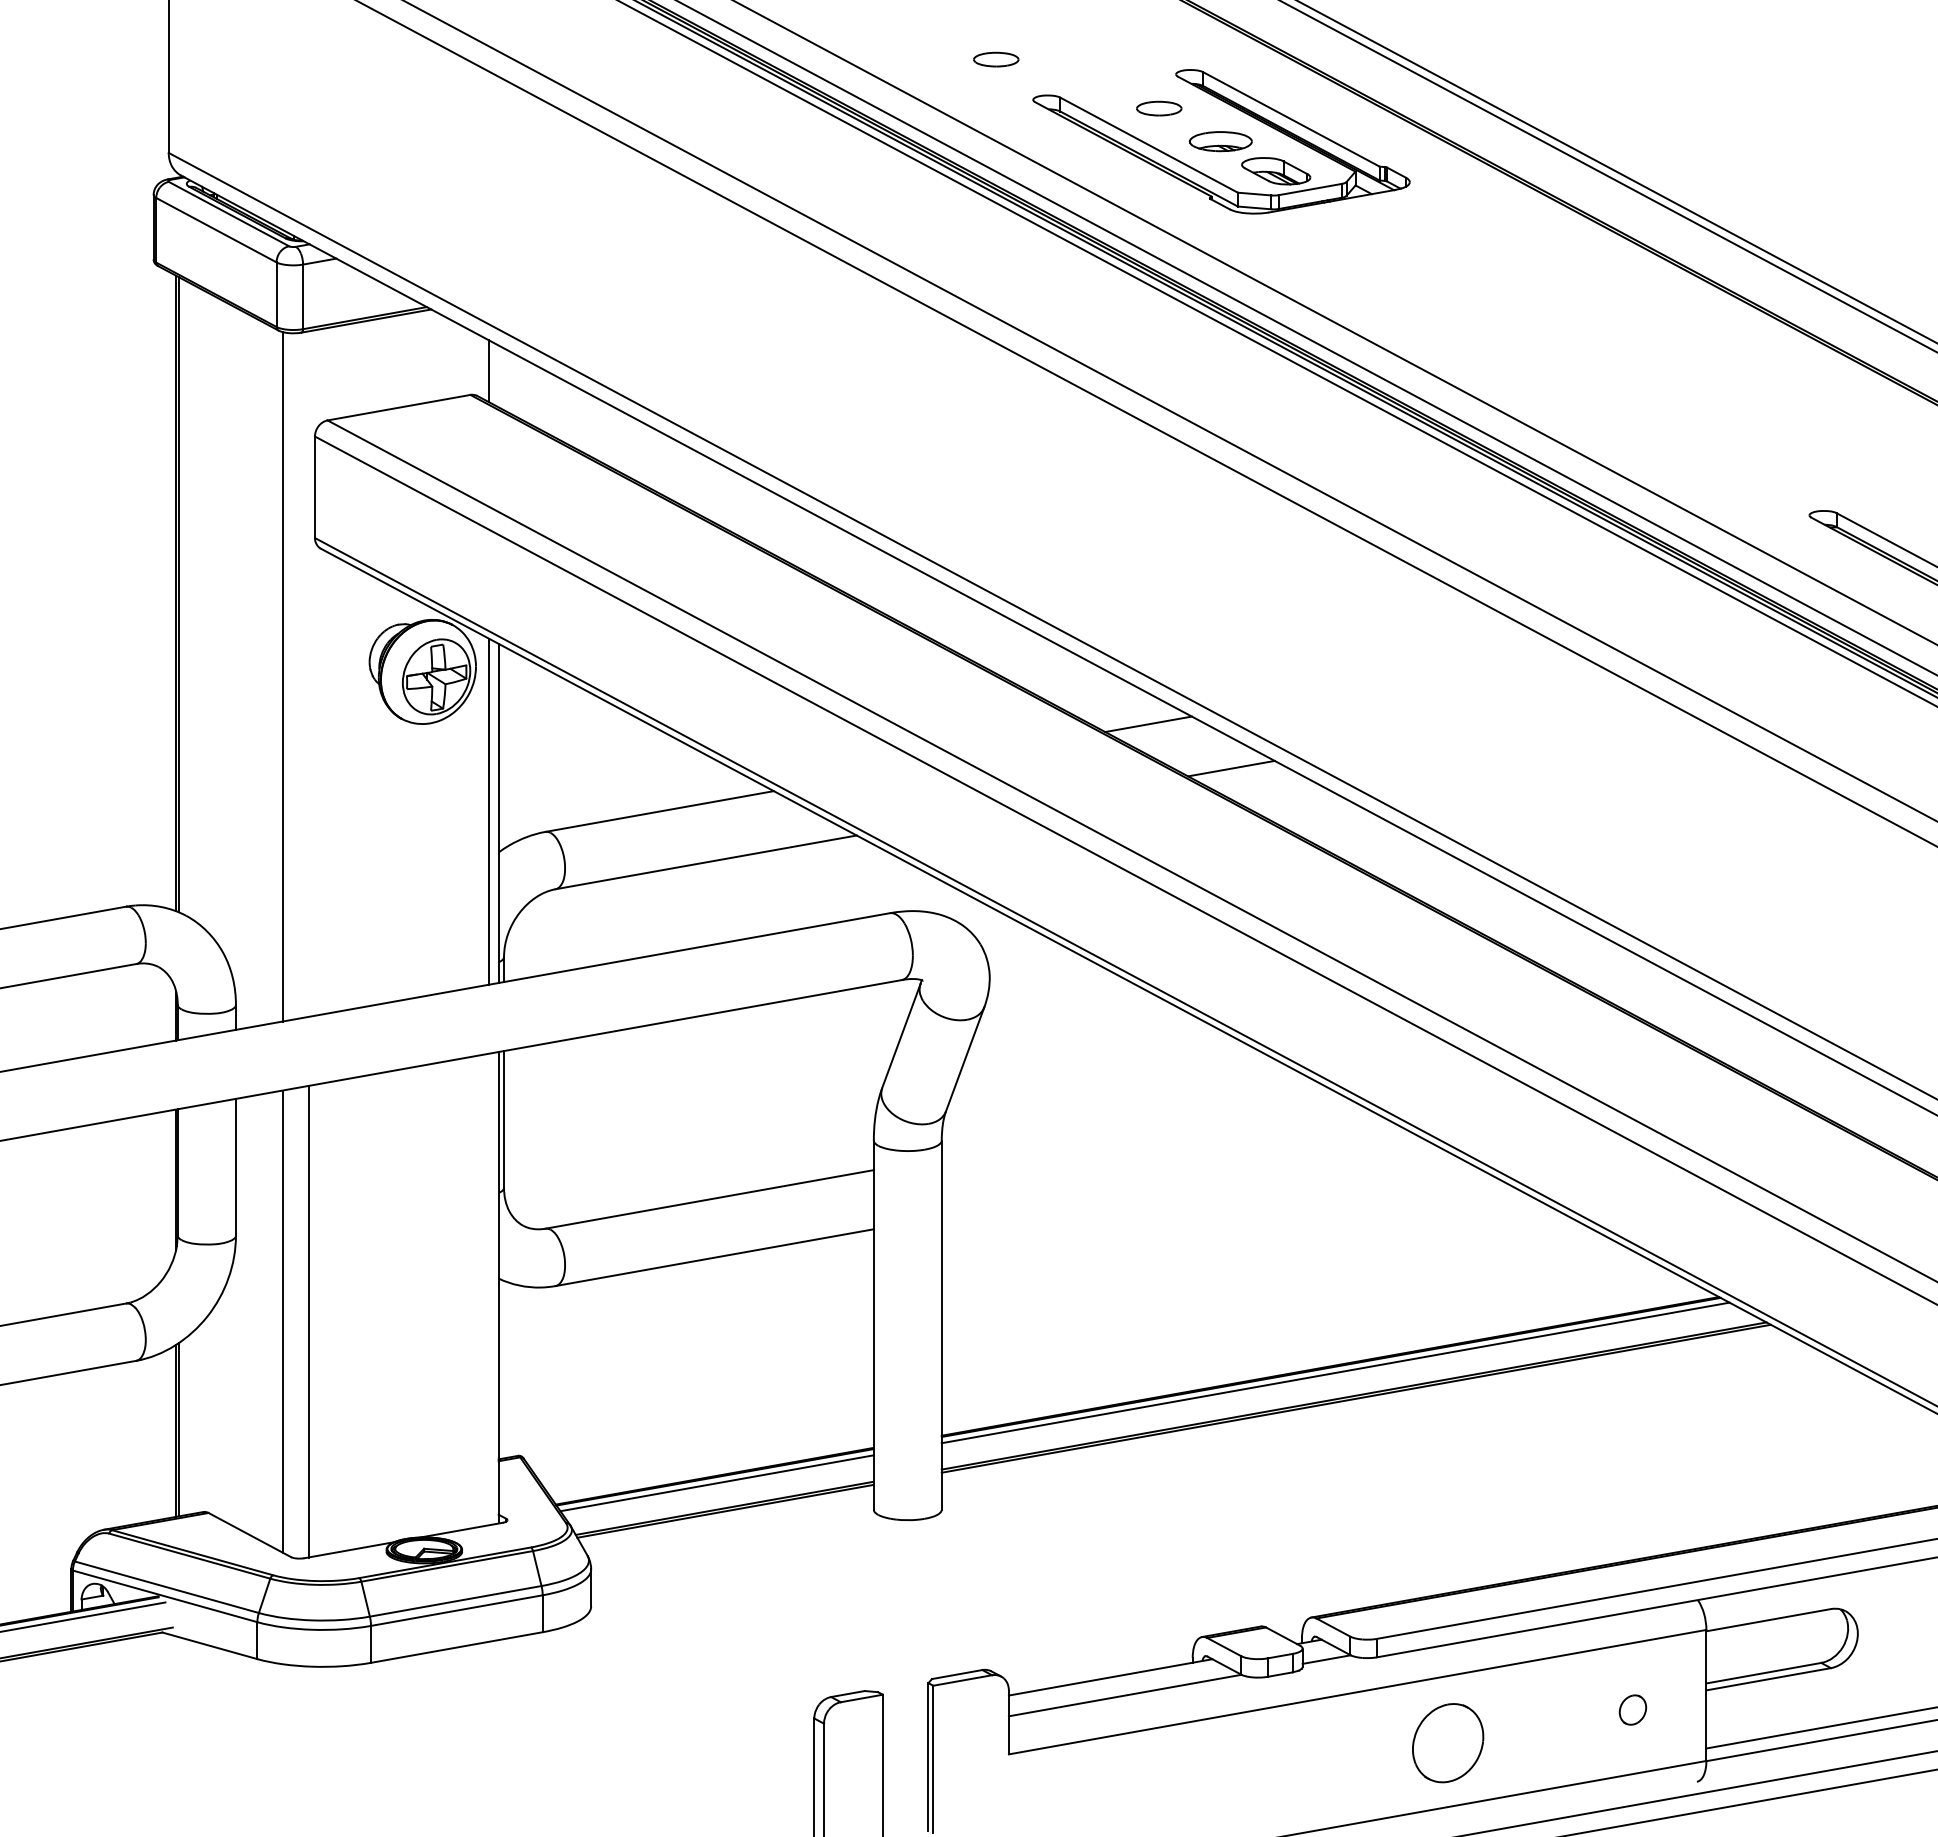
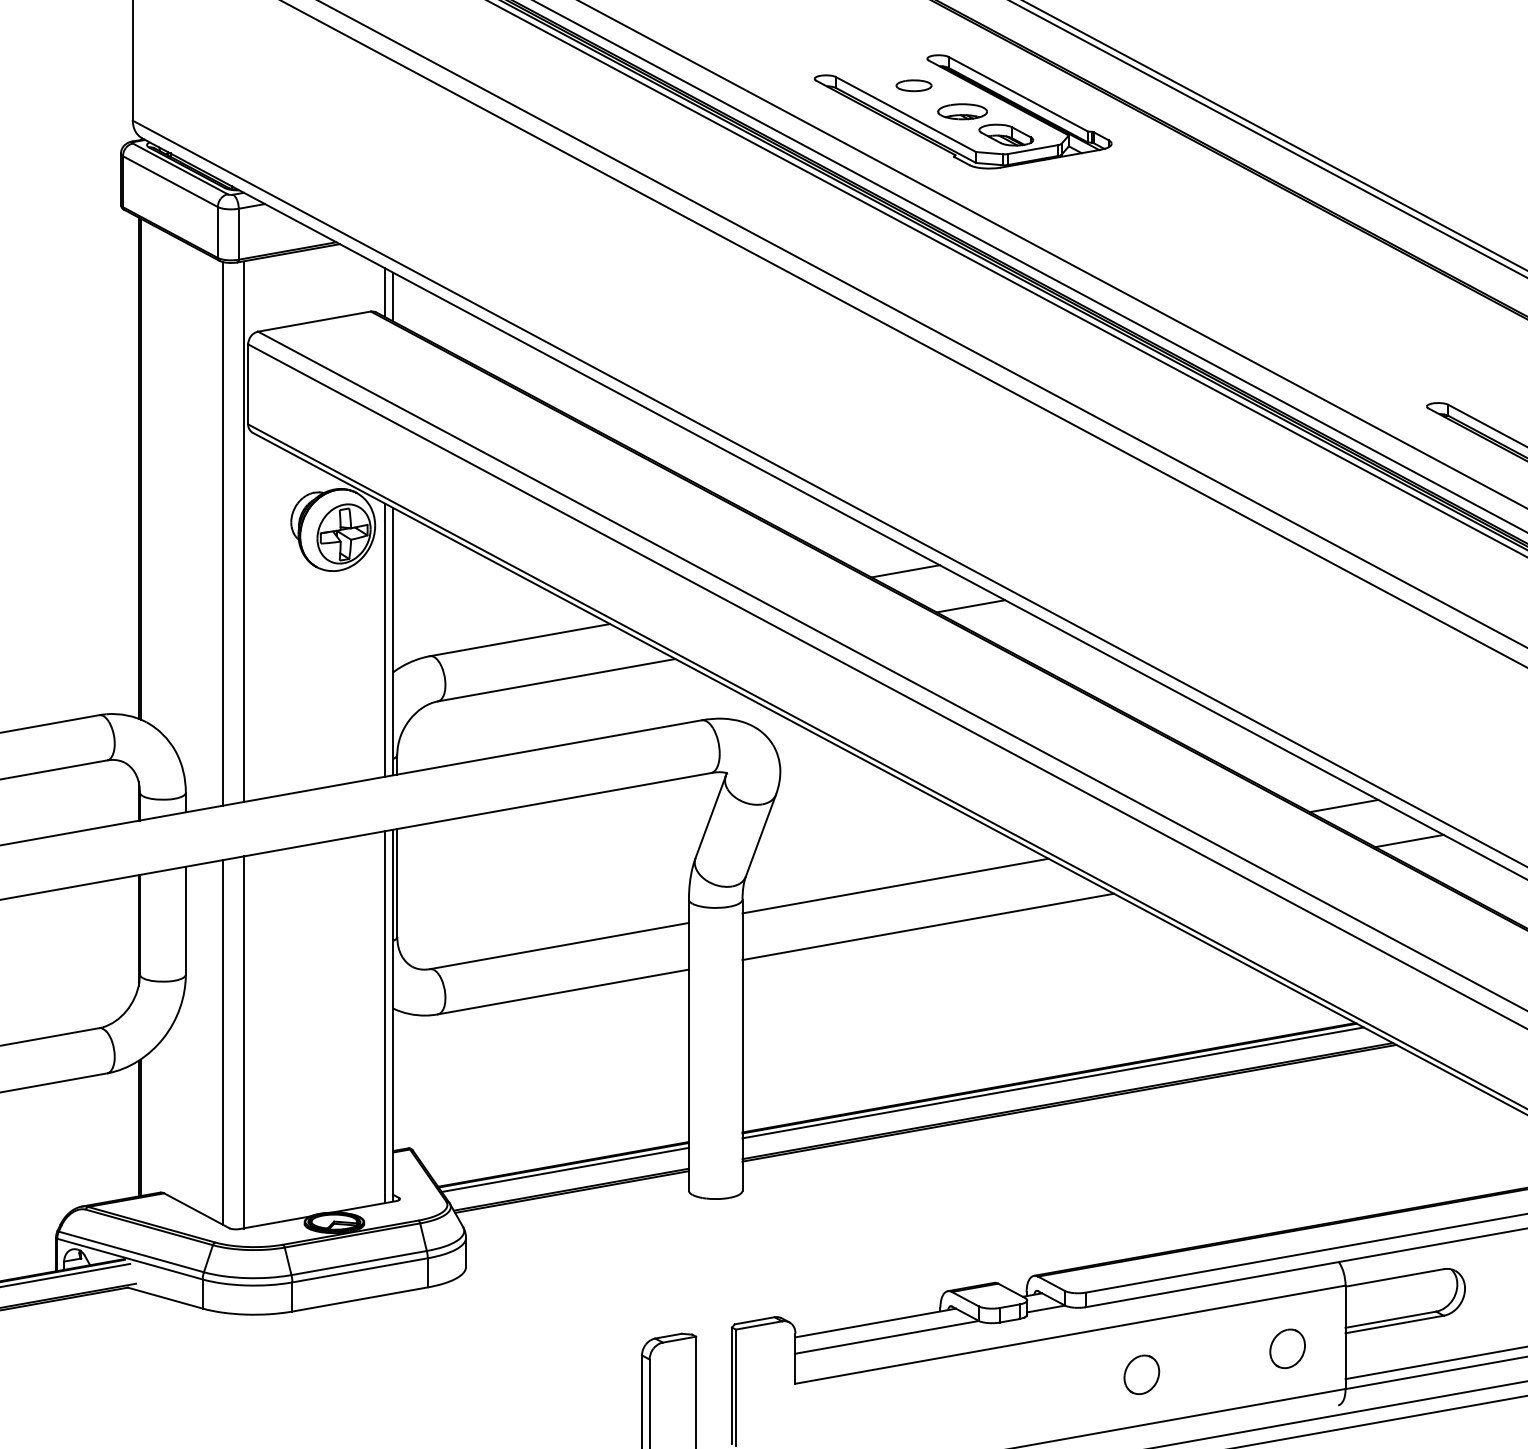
part: (996, 59) -> (785, 47), removed
line: (498, 376) -> (392, 297), added
line: (309, 674) -> (243, 532), added
line: (1704, 1021) -> (1344, 805), added
line: (1787, 1066) -> (1409, 841), added
line: (1135, 1123) -> (895, 886), added
line: (1176, 1175) -> (927, 927), added
line: (488, 1289) -> (385, 1017), added
part: (1632, 1709) -> (1287, 1348), size x1.67
part: (1447, 1742) -> (1141, 1374), size x0.62

